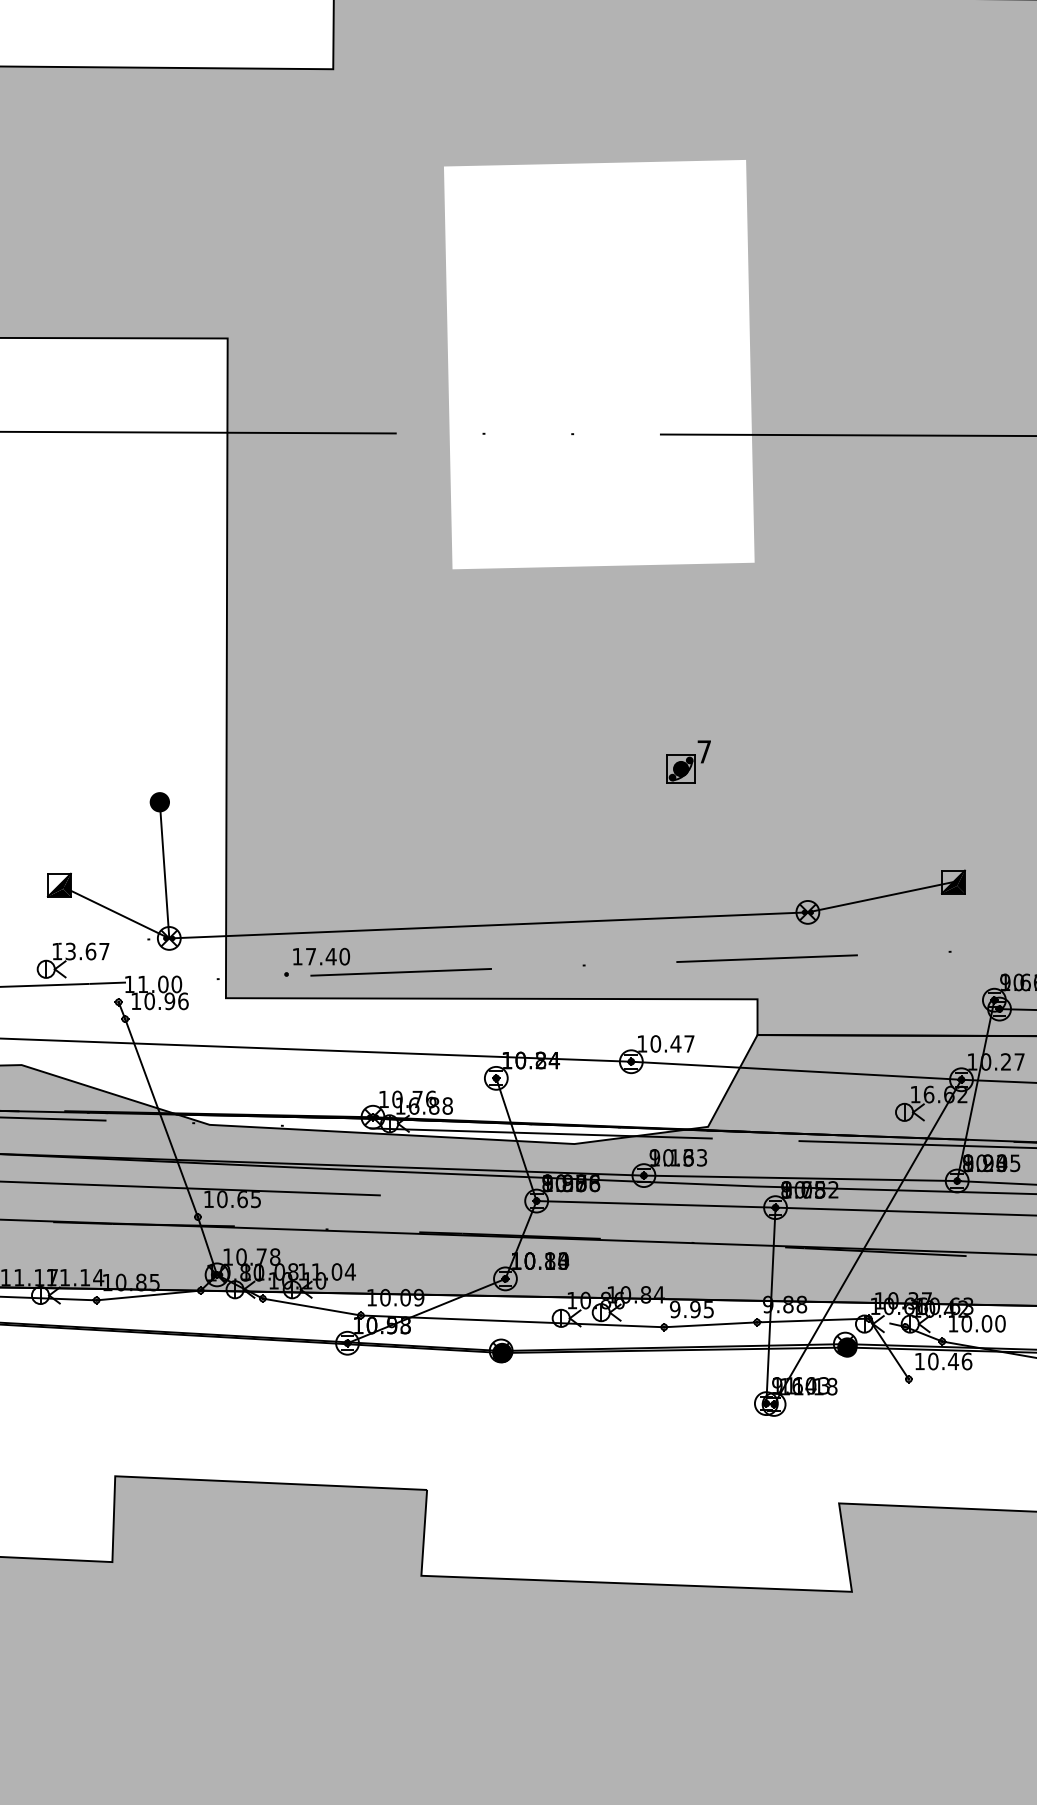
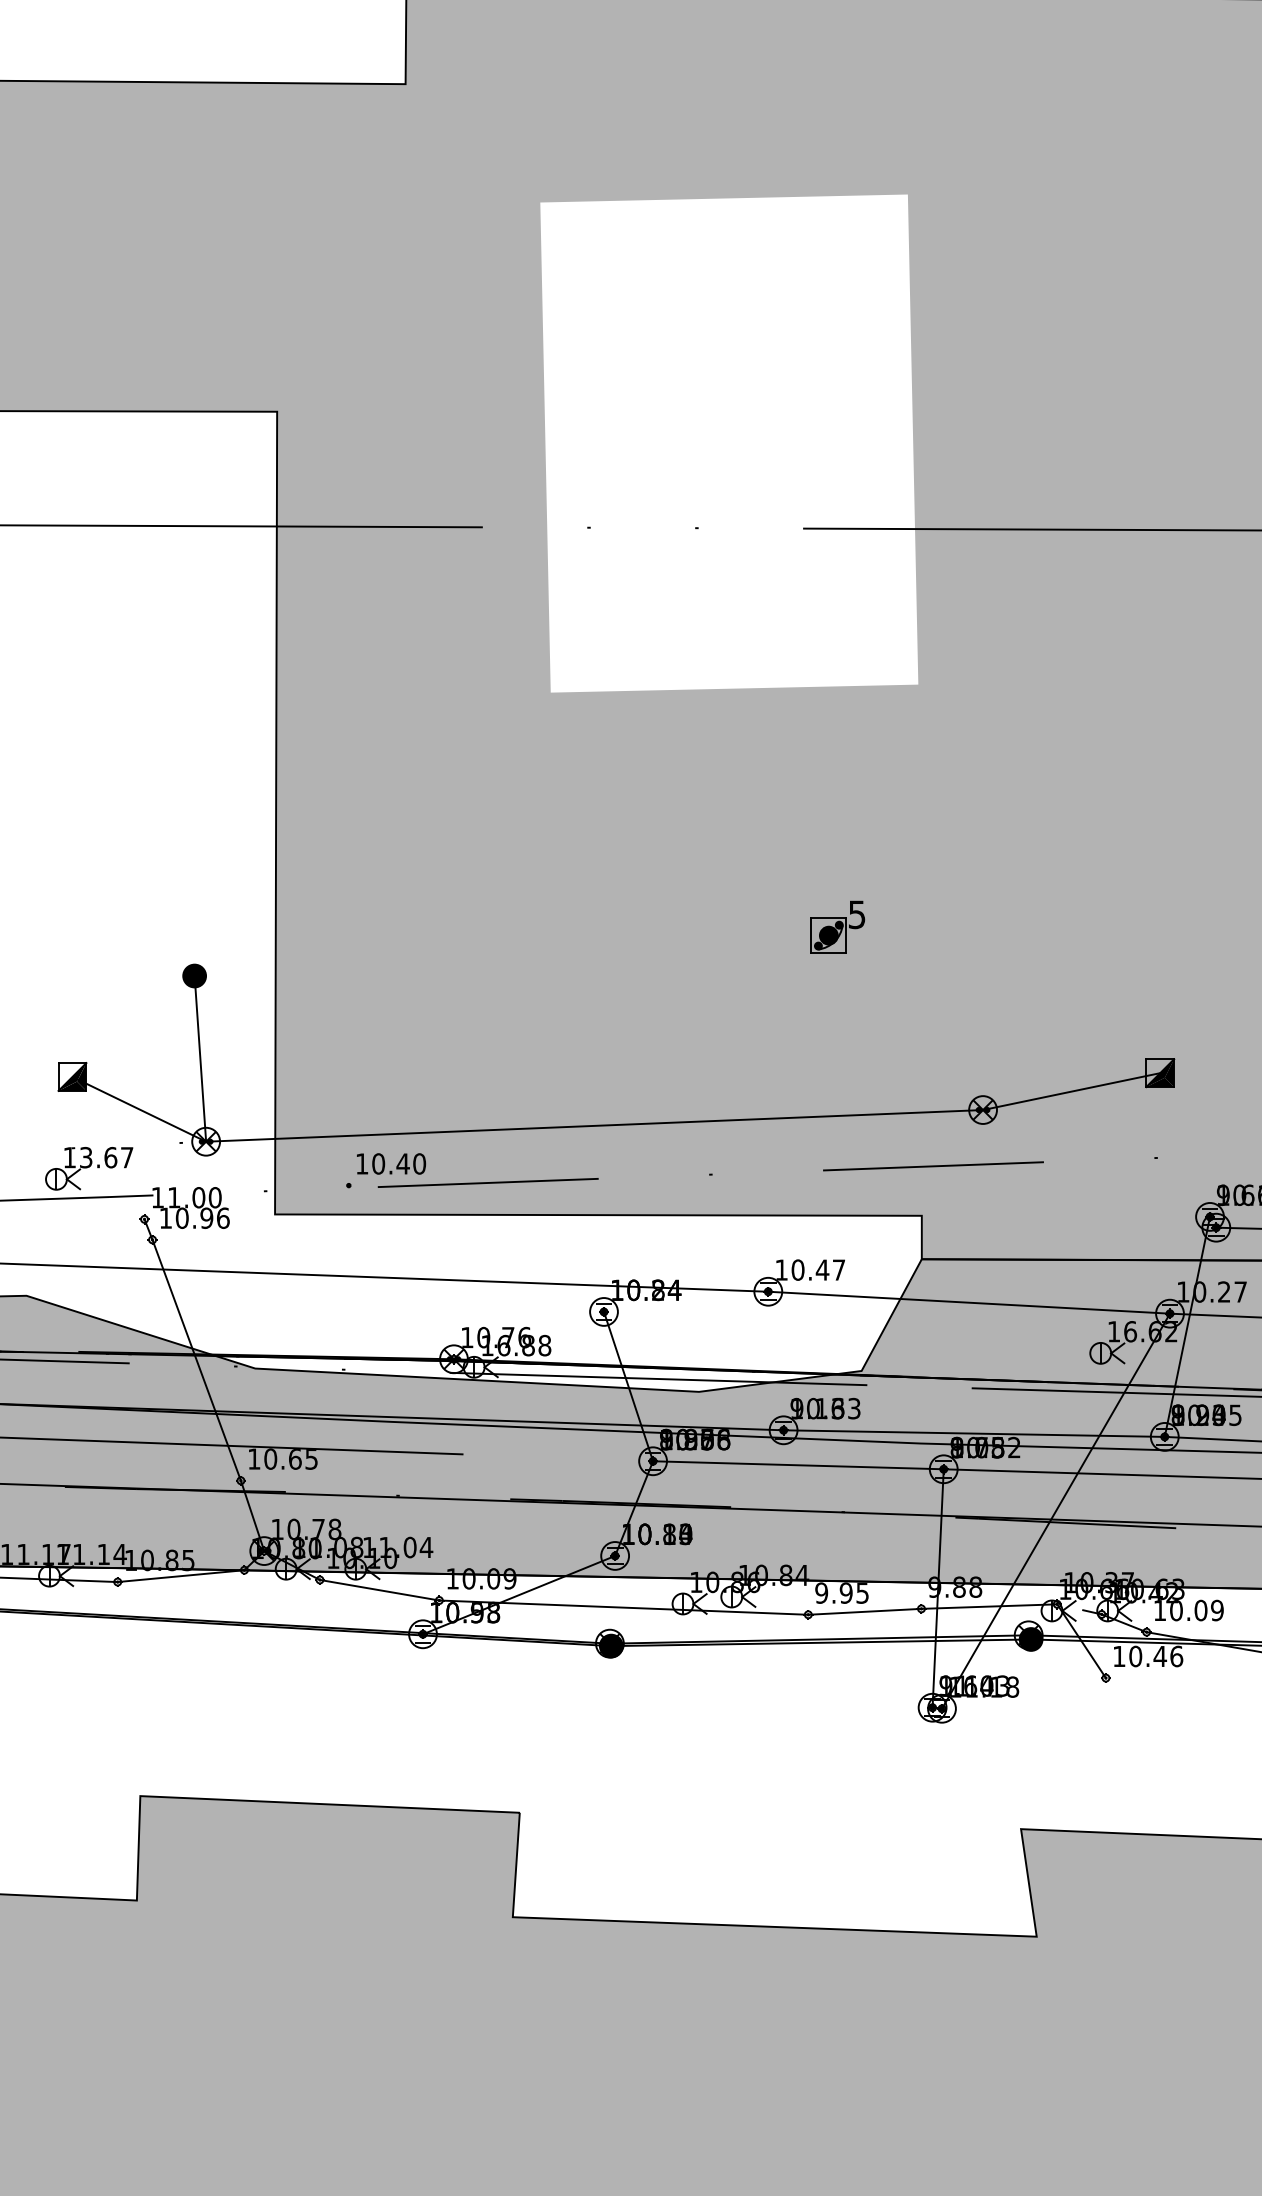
text: (703, 751) -> (856, 914), 7 -> 5
text: (310, 956) -> (377, 1163), 17.40 -> 10.40
text: (1000, 1323) -> (1217, 1610), 10.00 -> 10.09

